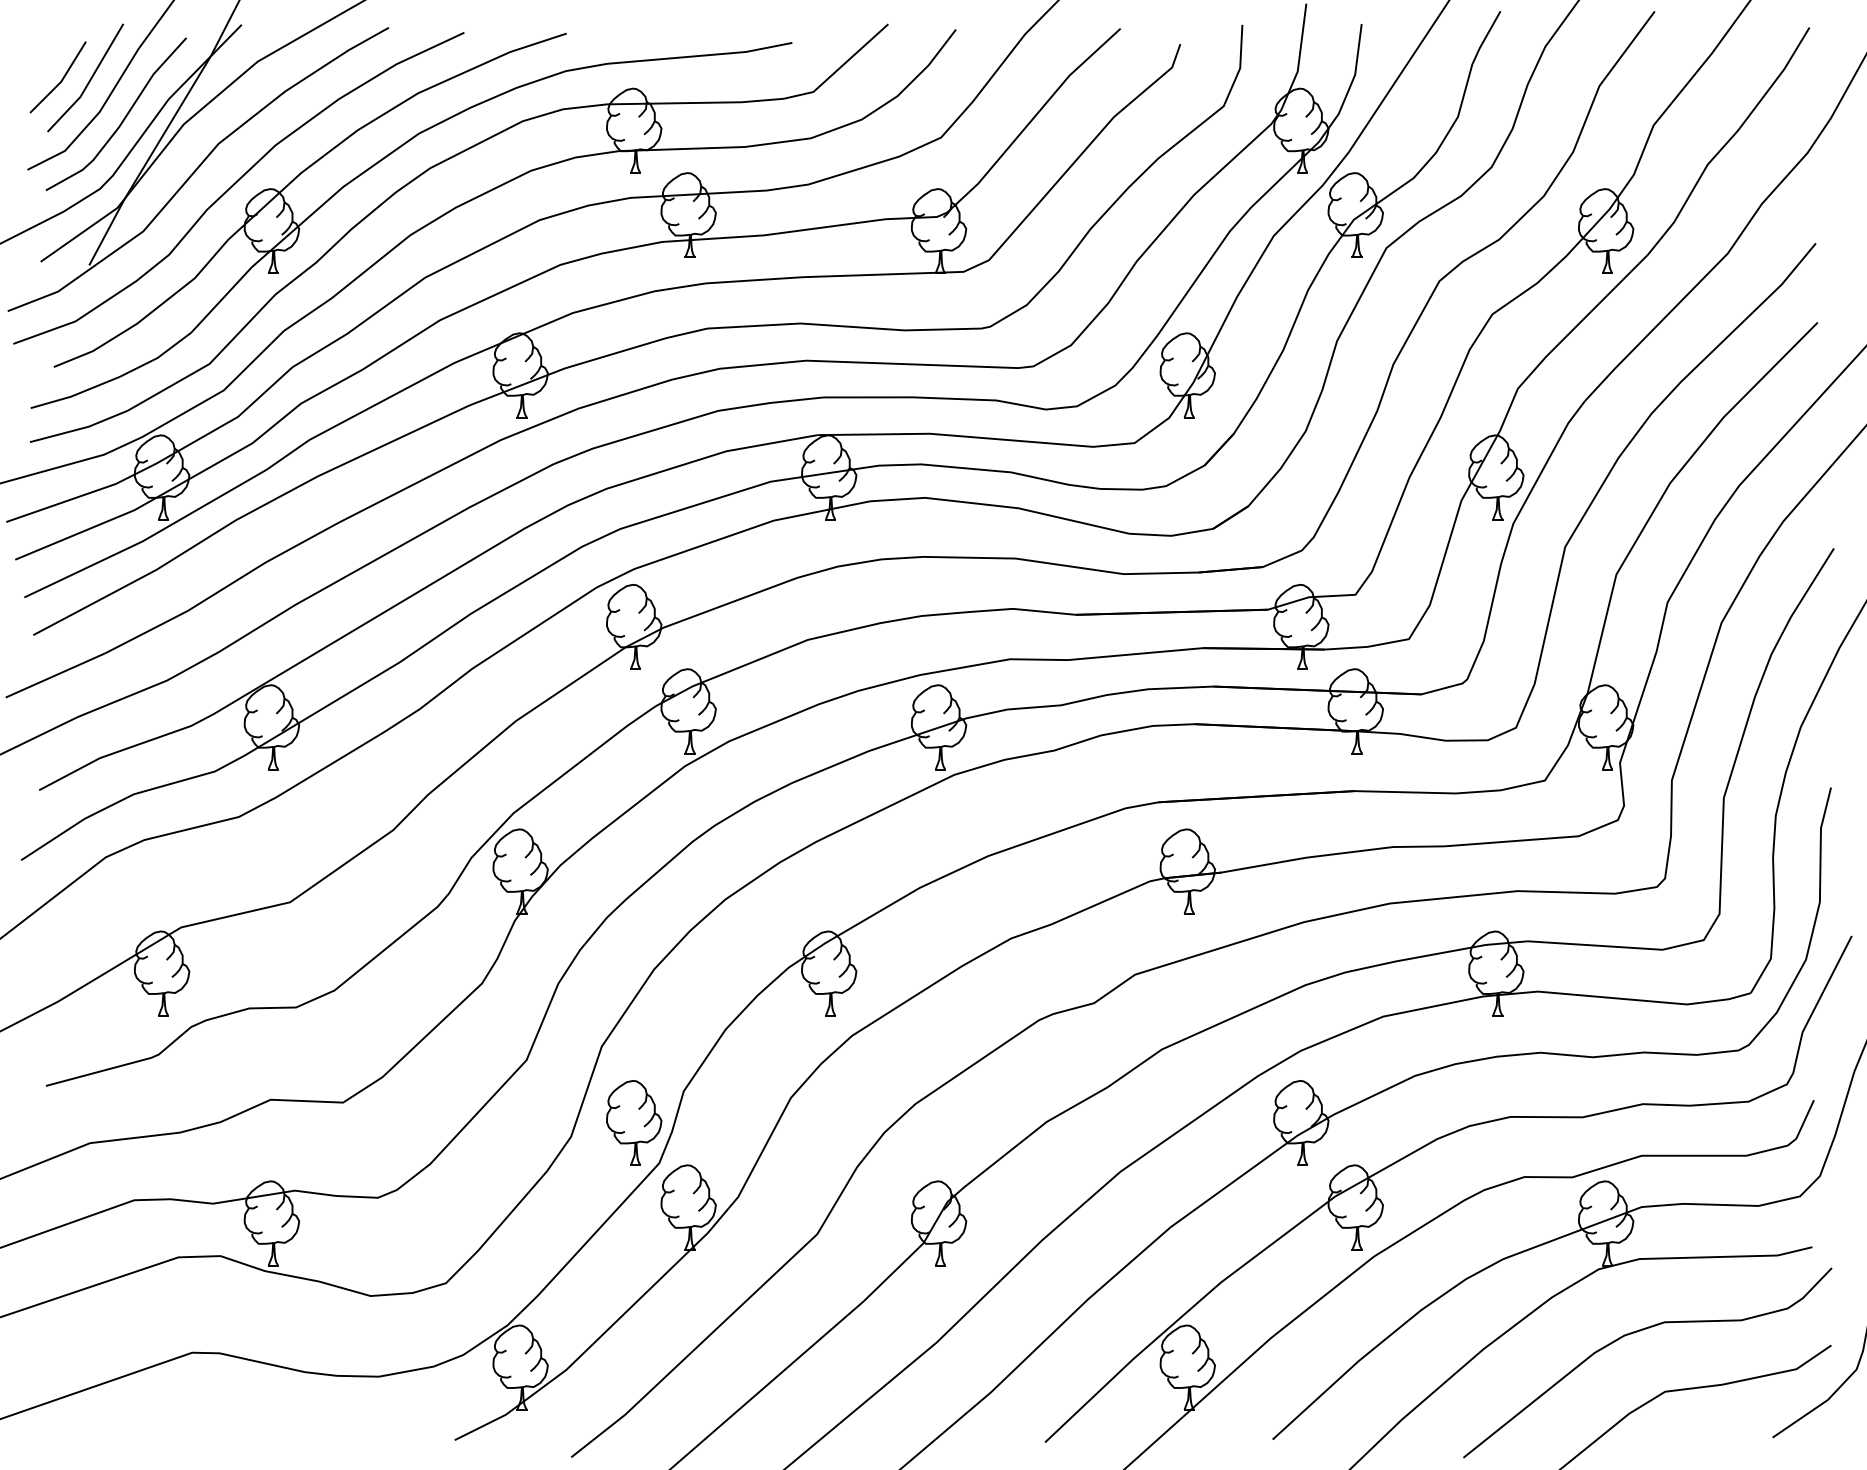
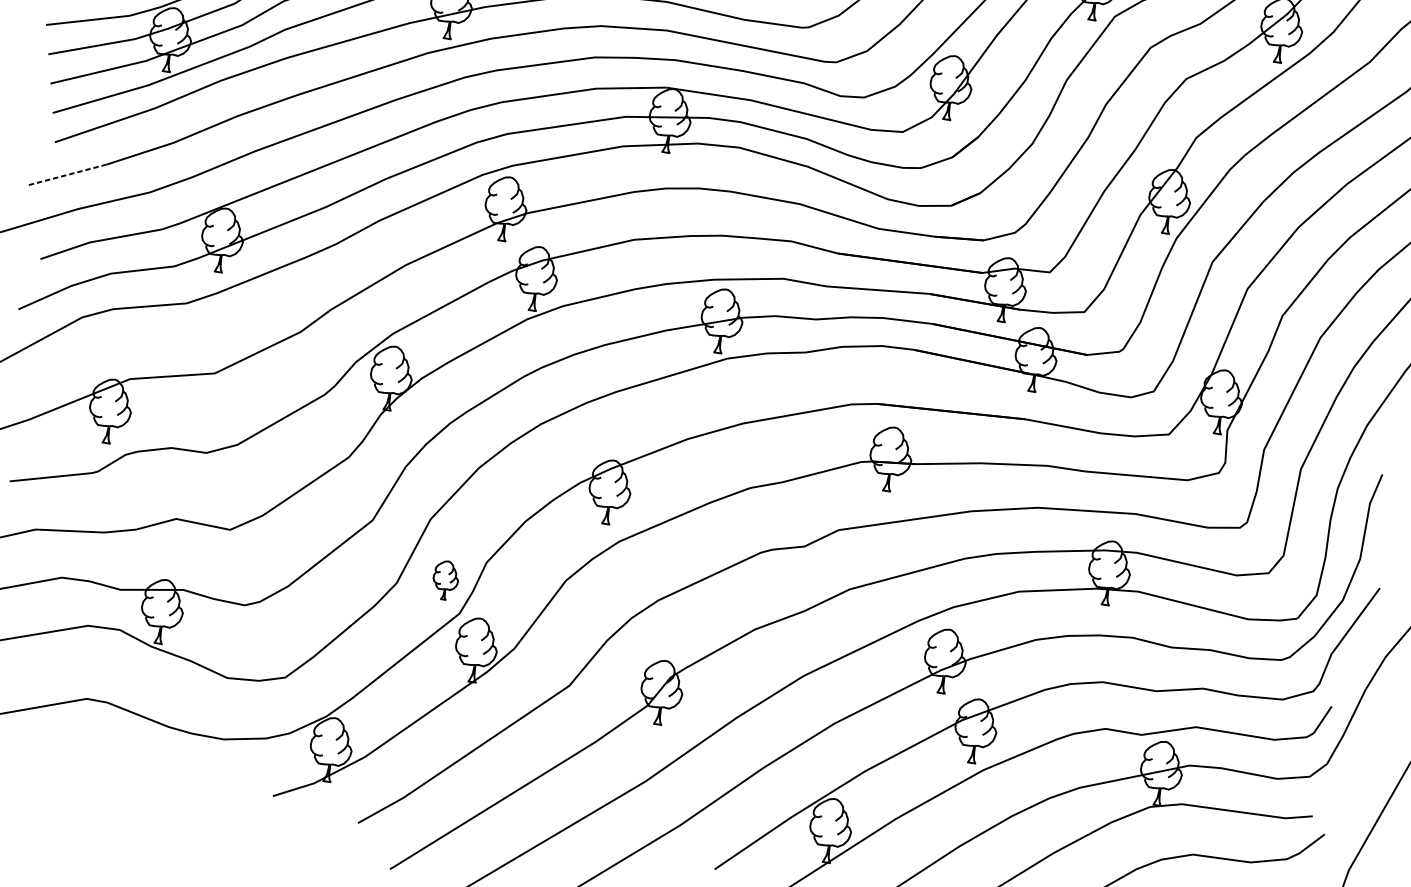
line: (55, 675) -> (66, 175), solid -> dashed
part: (634, 1122) -> (445, 580), size x0.6

